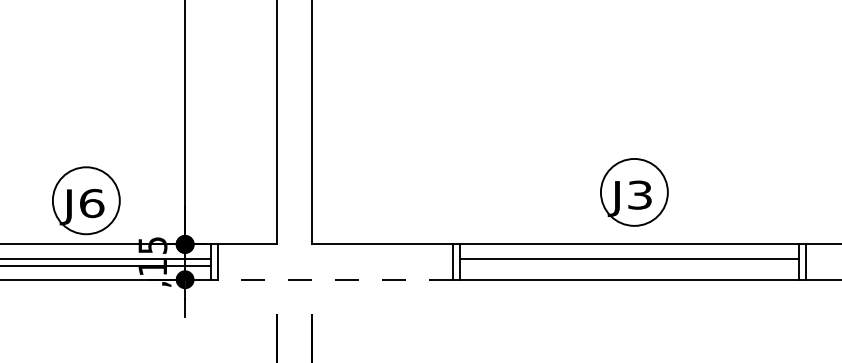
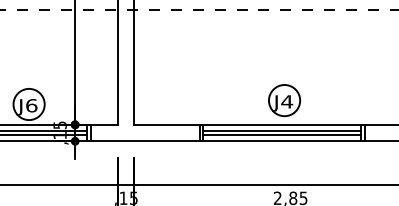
text: (640, 194) -> (287, 101), J3 -> J4
line: (629, 265) -> (282, 134), added
line: (336, 280) -> (145, 141), dashed -> solid

